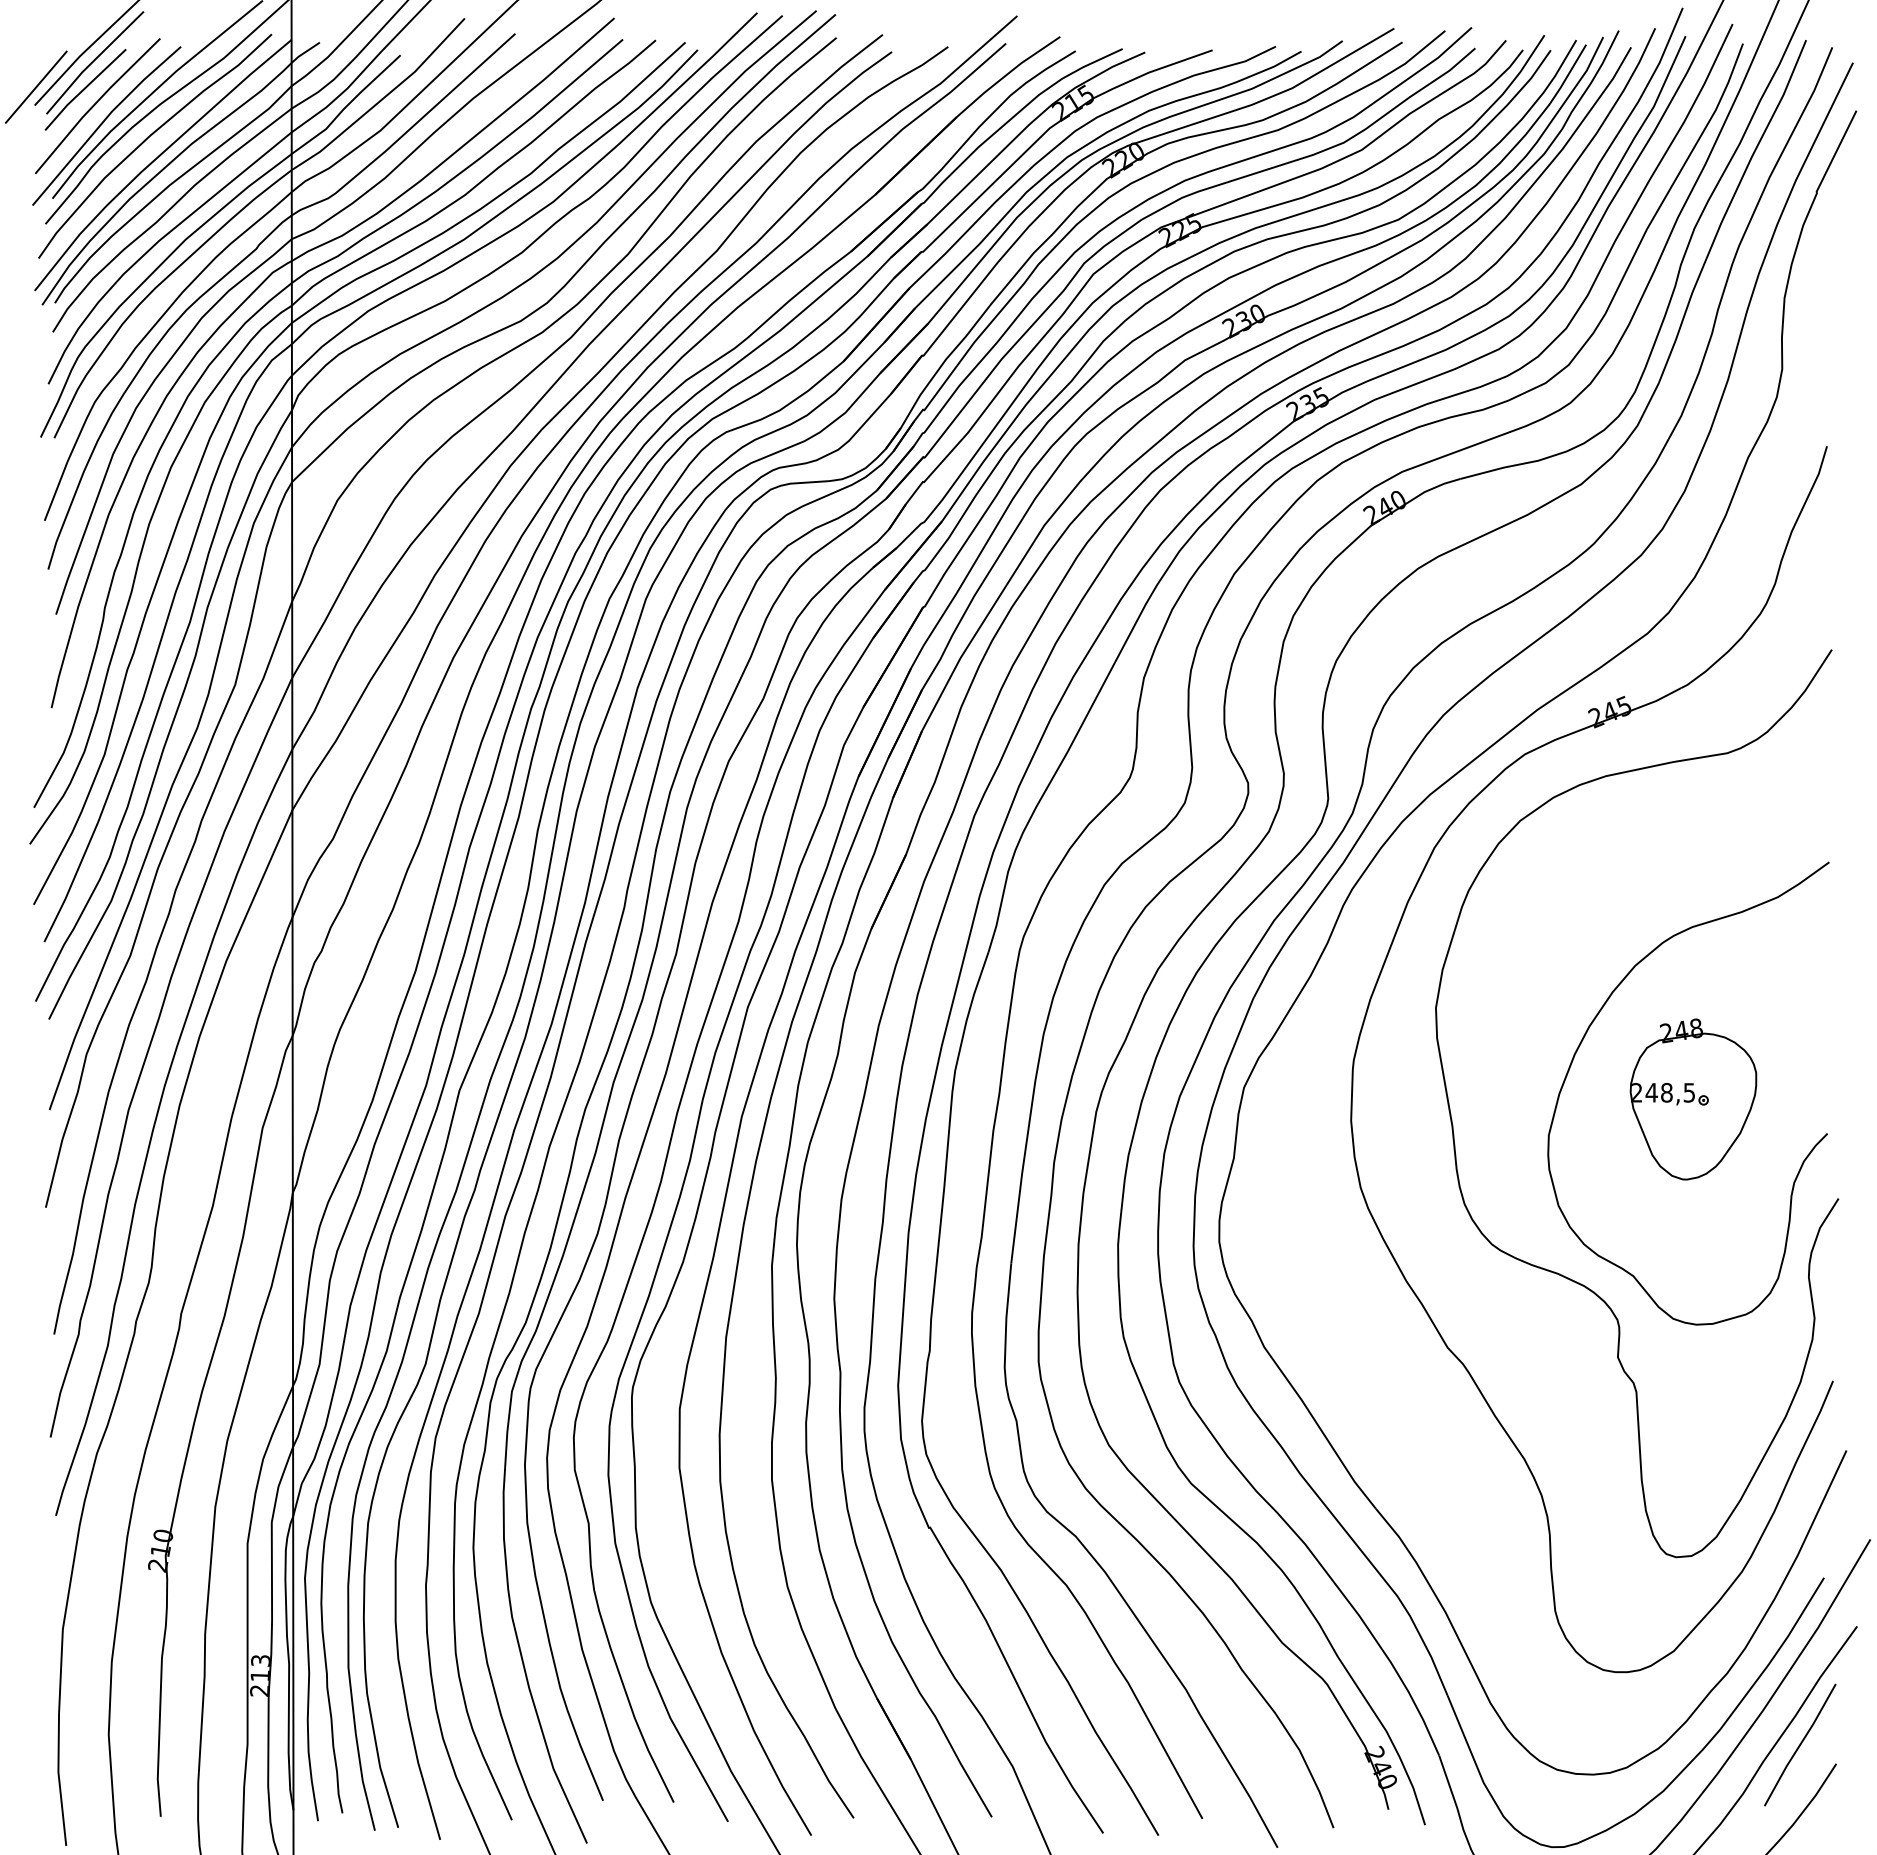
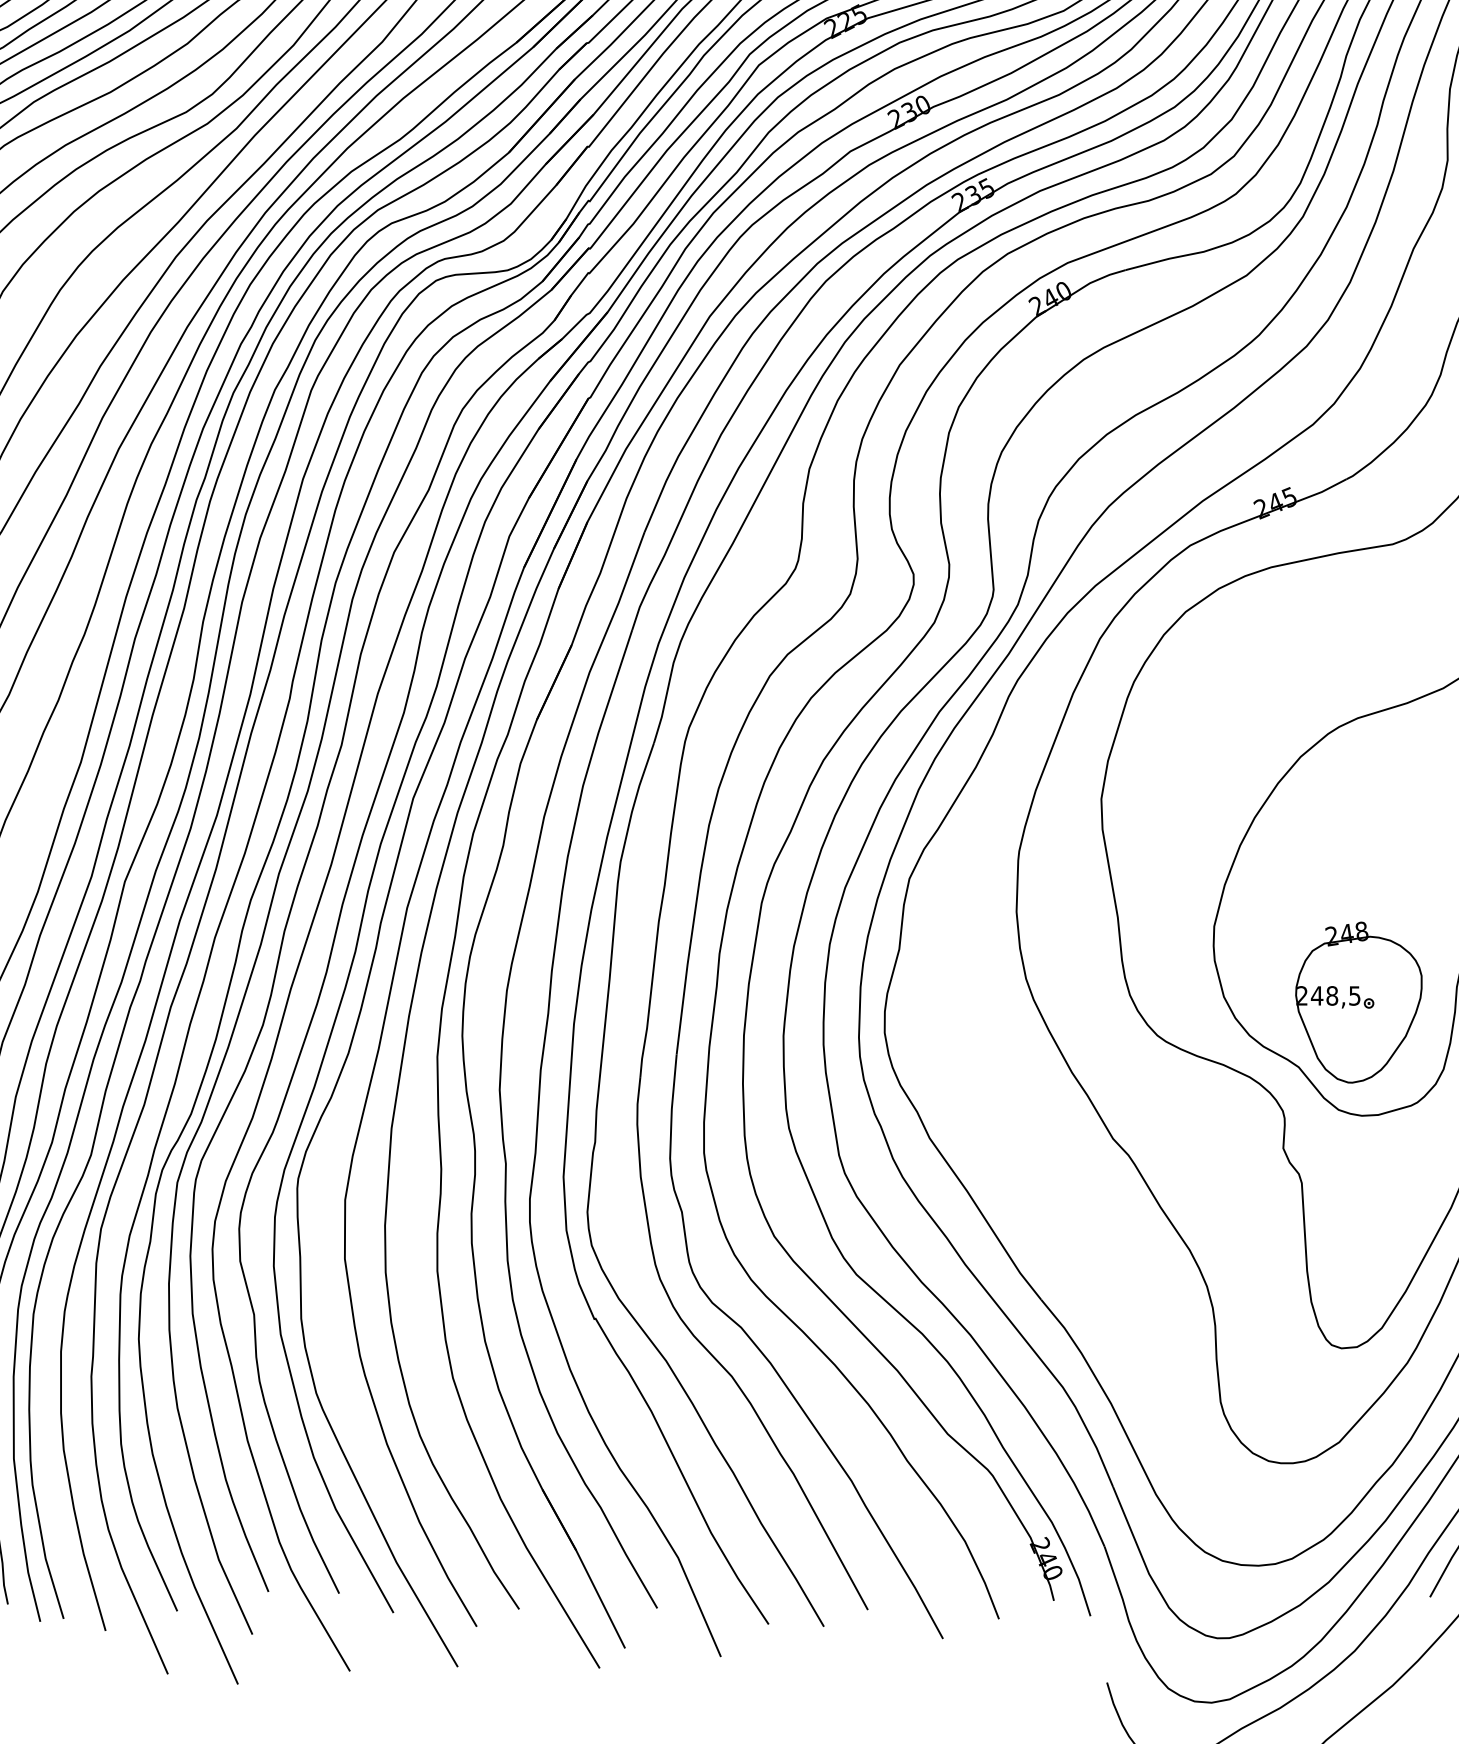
part: (1693, 1099) -> (1358, 1002), moved

